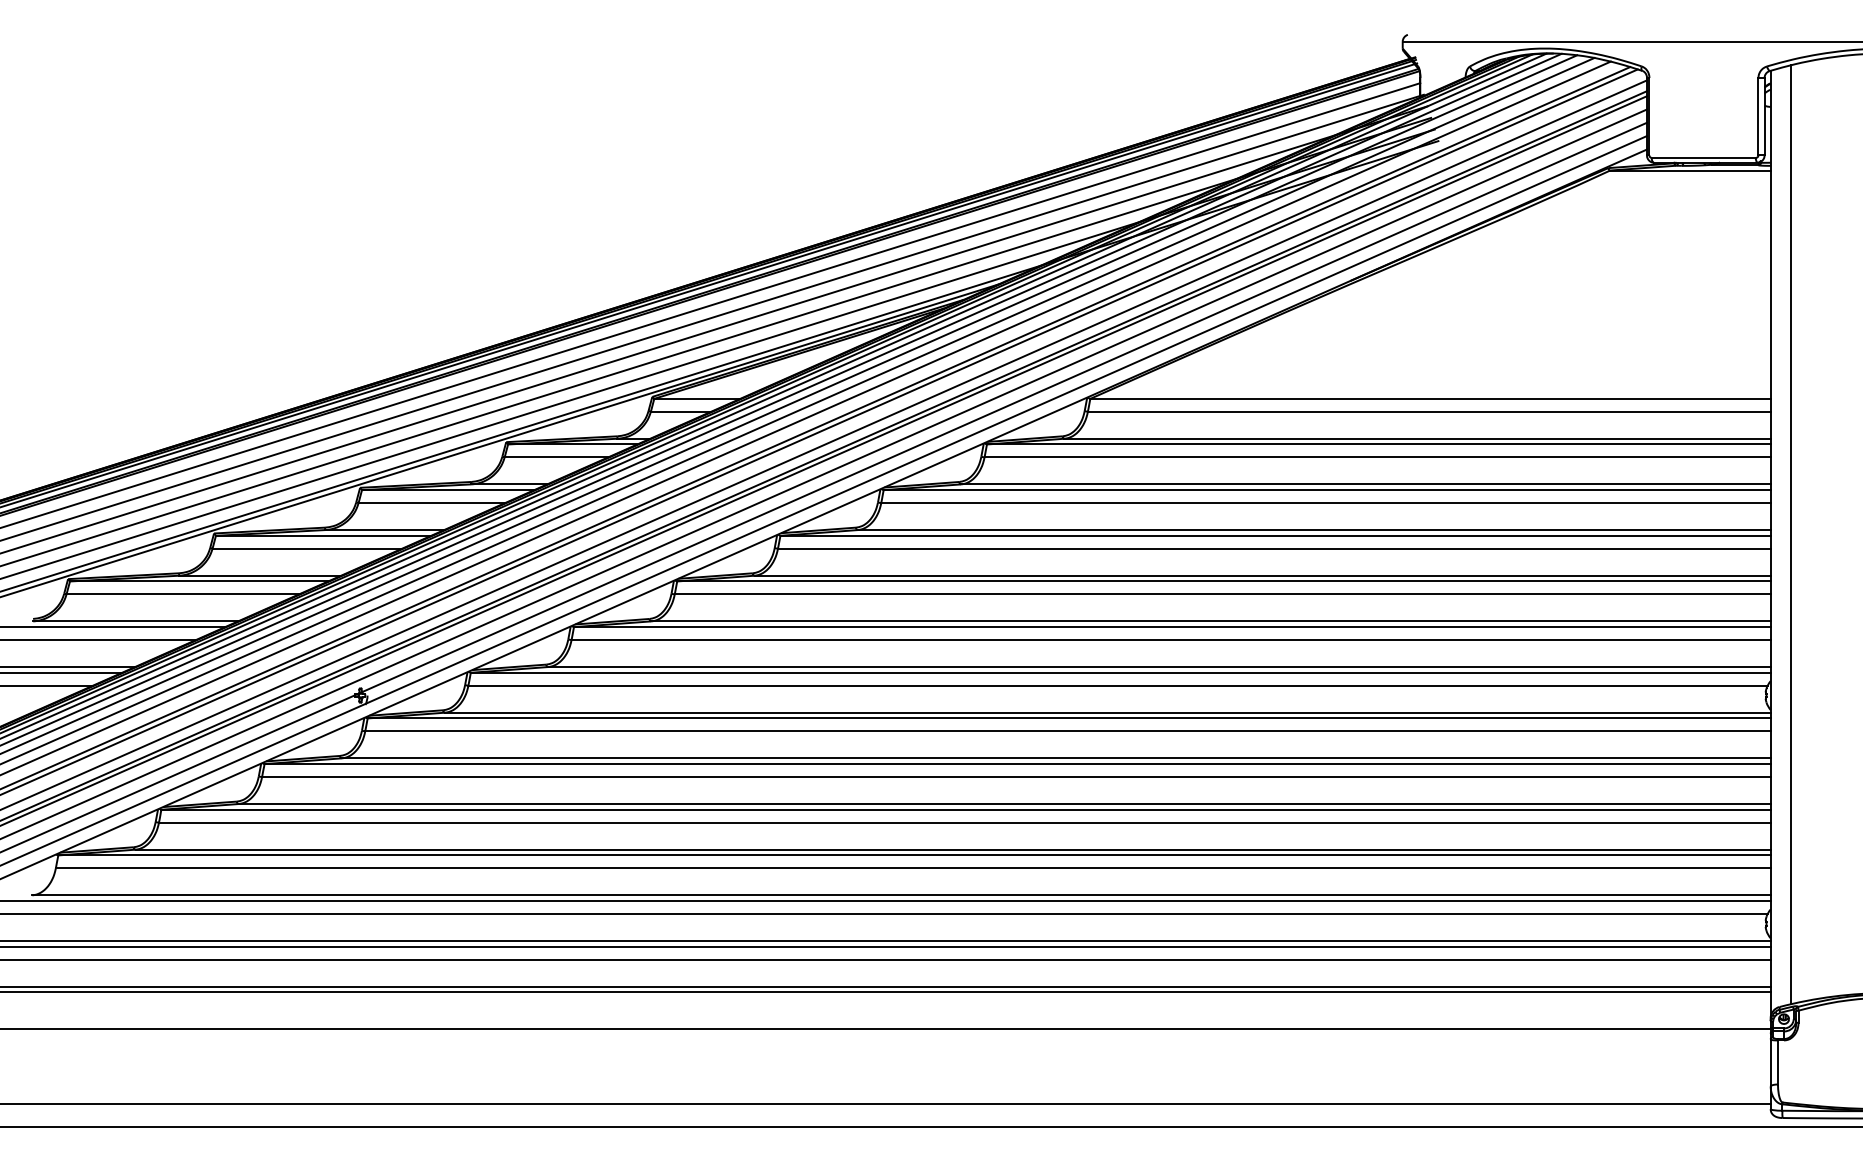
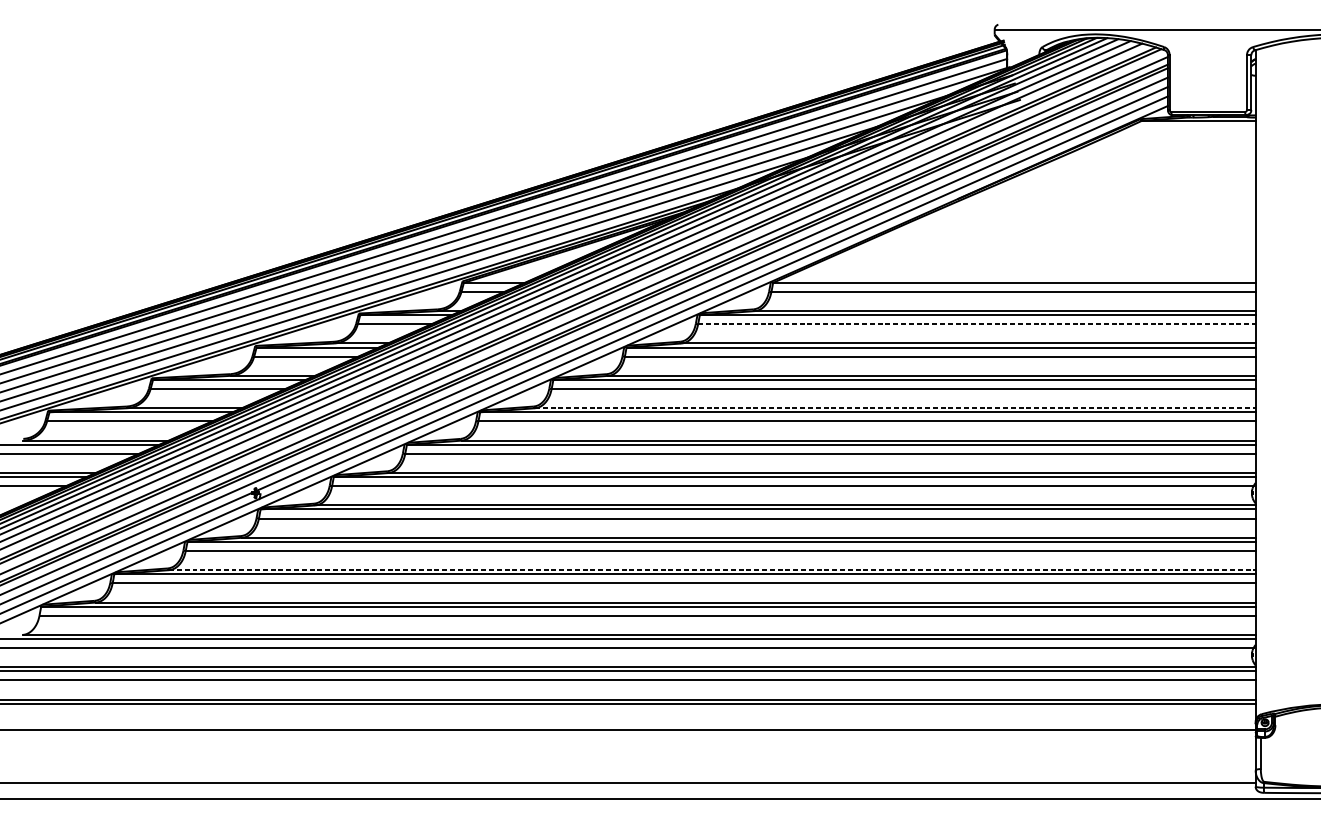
line: (1378, 457) -> (977, 324), solid -> dashed
line: (1791, 534) -> (1270, 379), removed
line: (1263, 575) -> (895, 408), solid -> dashed
line: (1005, 804) -> (712, 570), solid -> dashed

